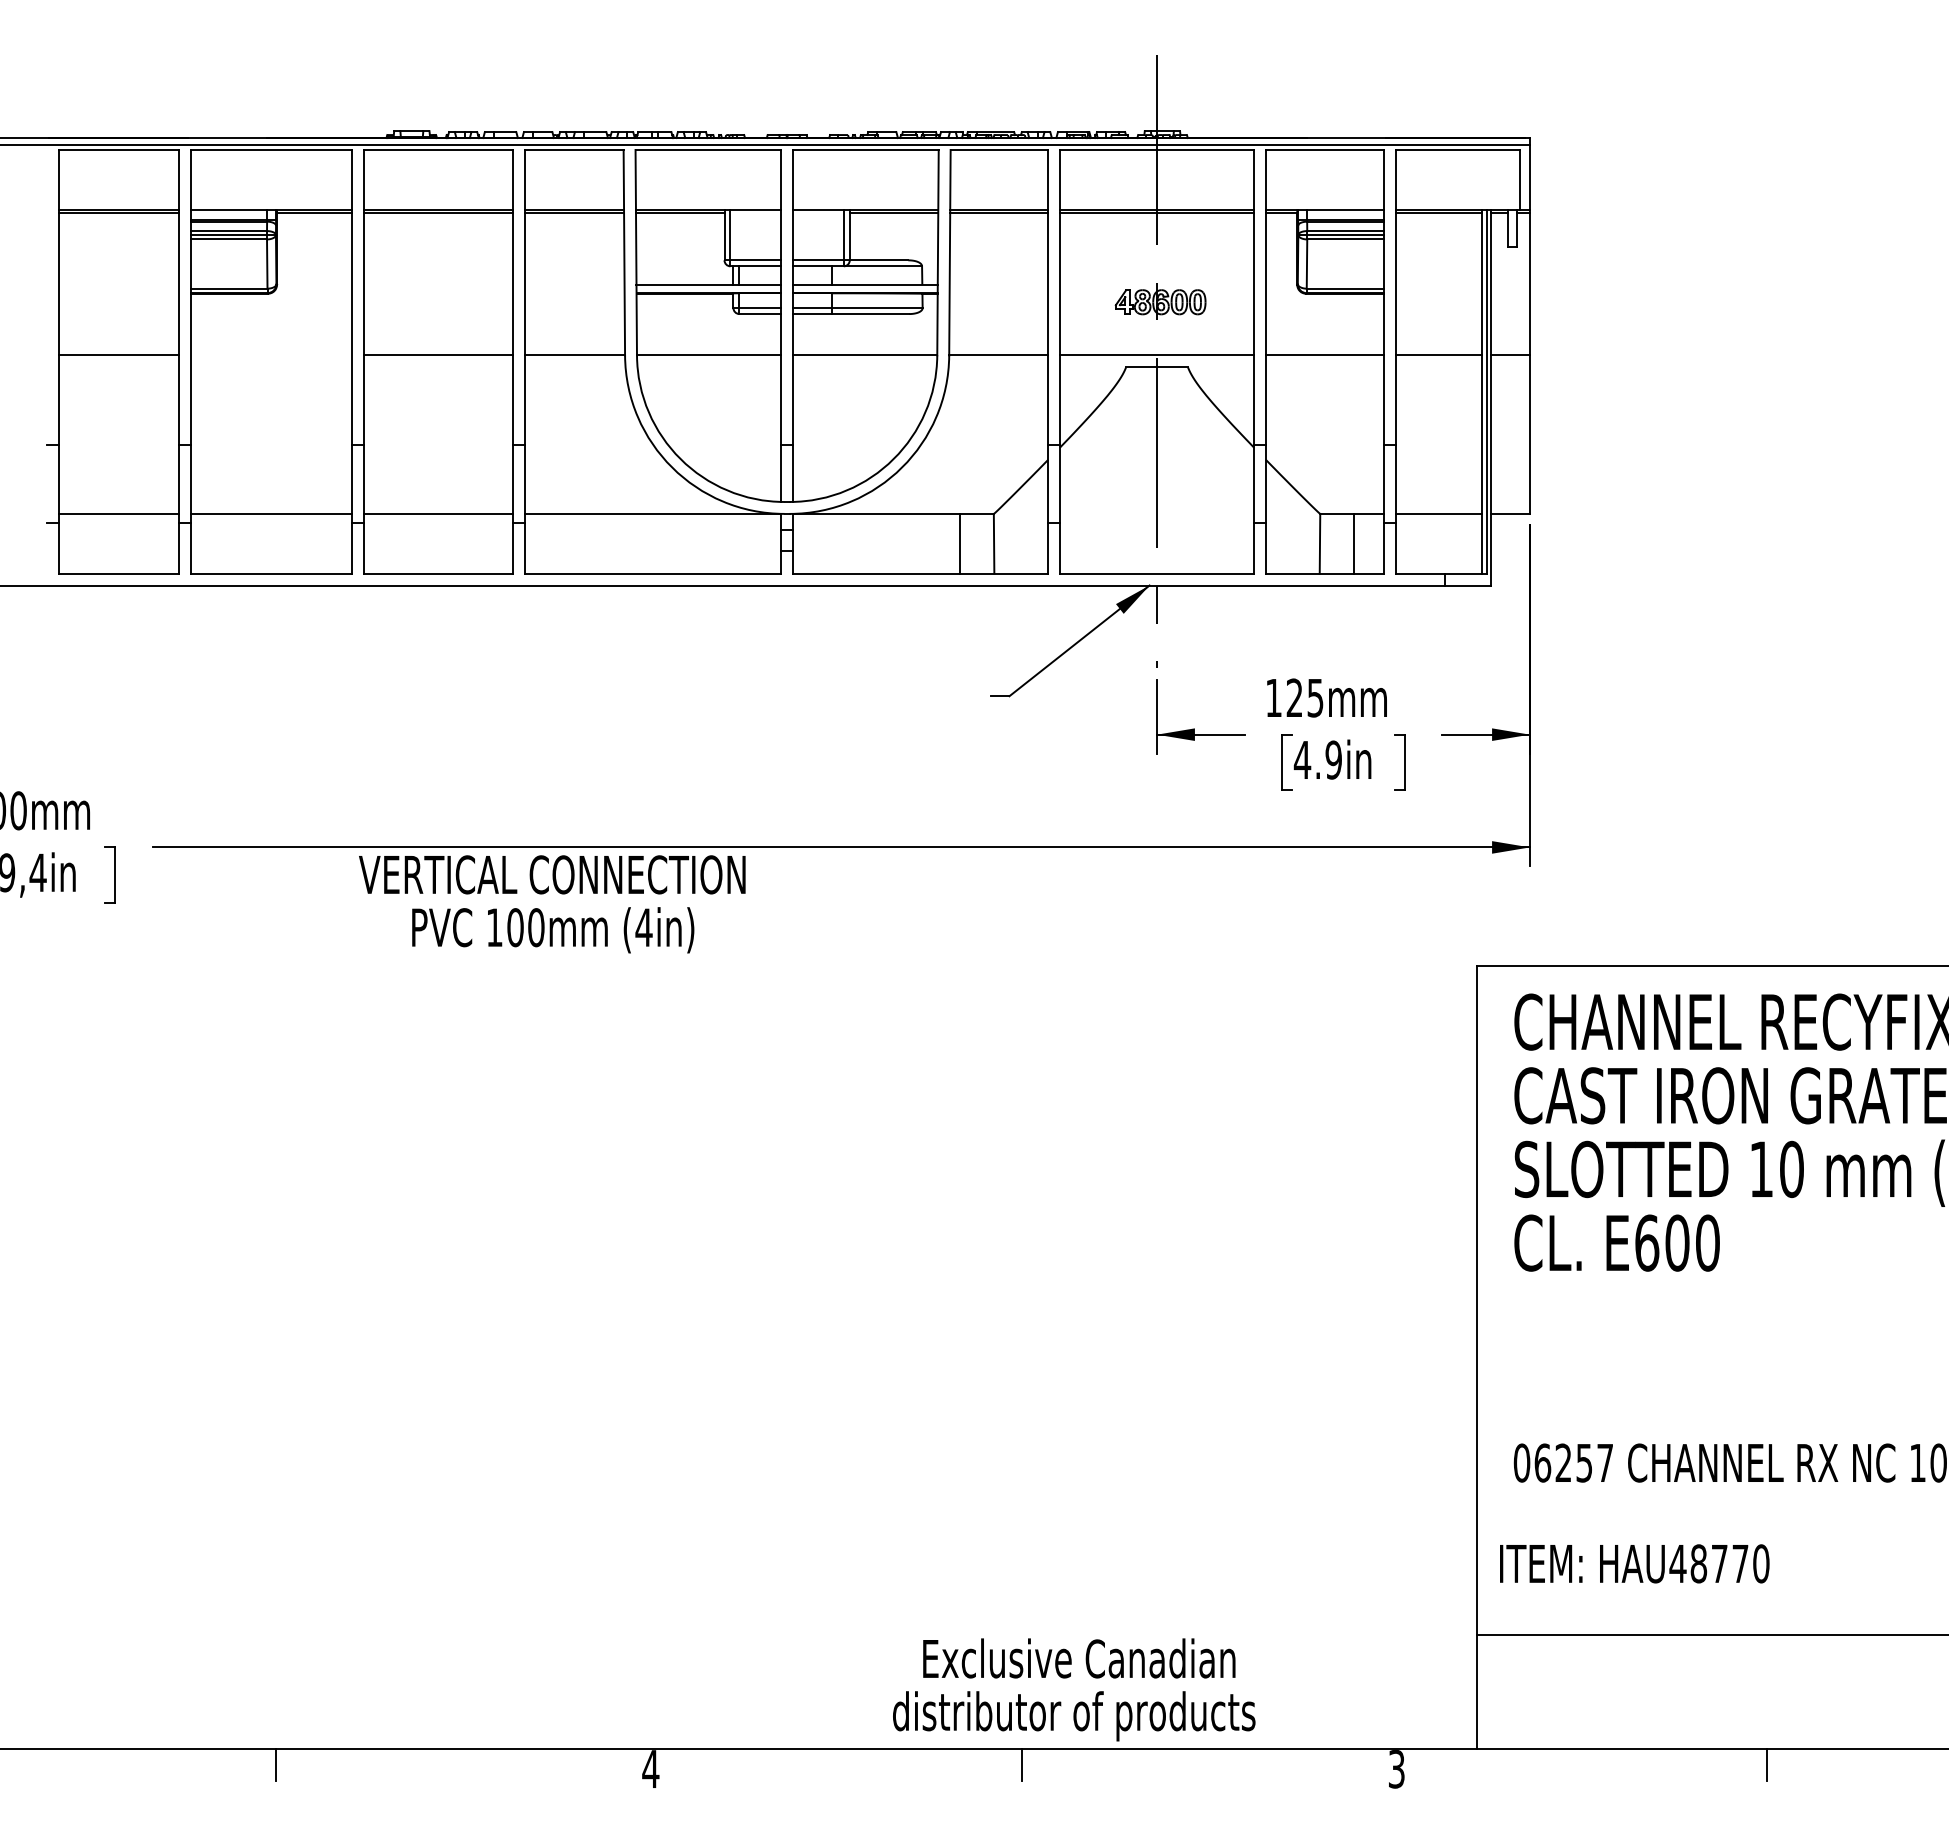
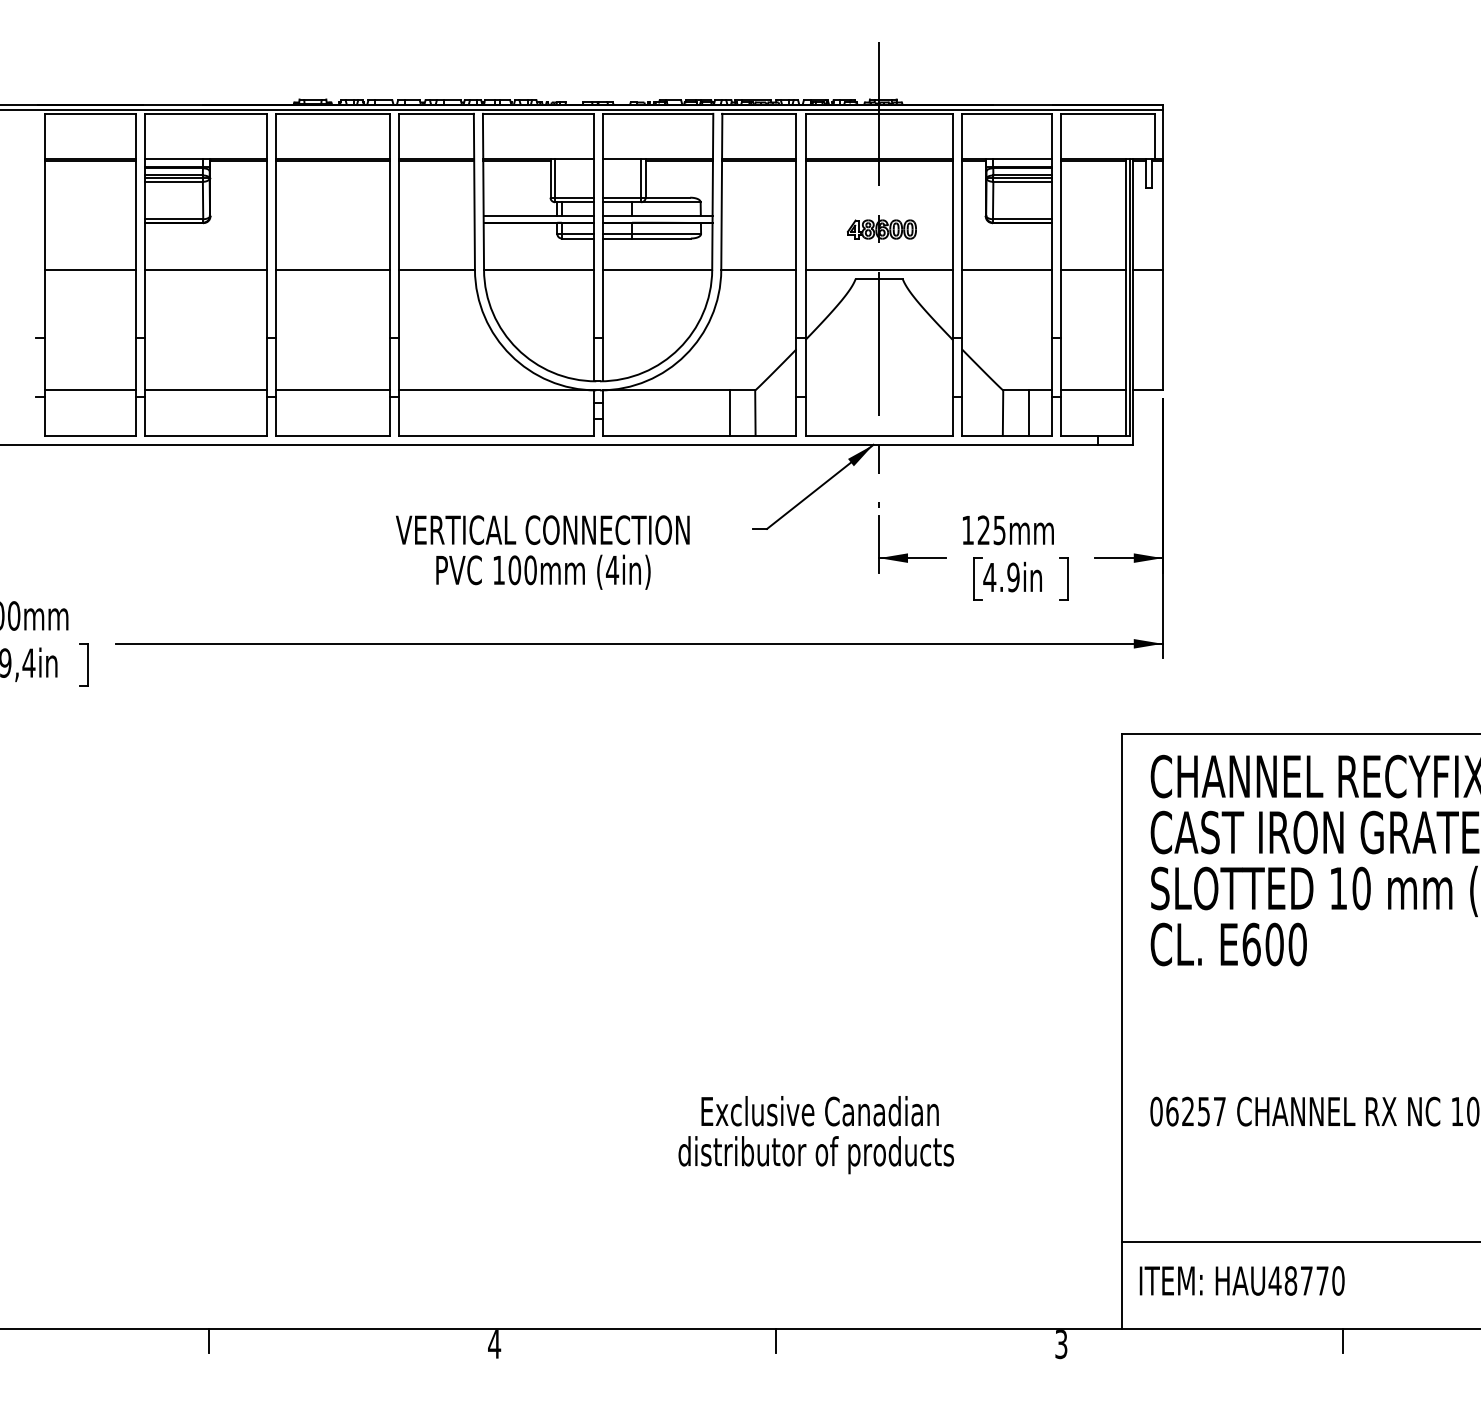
line: (270, 355) -> (205, 270), added
text: (552, 904) -> (542, 552), moved
text: (1634, 1563) -> (1242, 1280), moved
text: (1074, 1689) -> (816, 1134), moved

